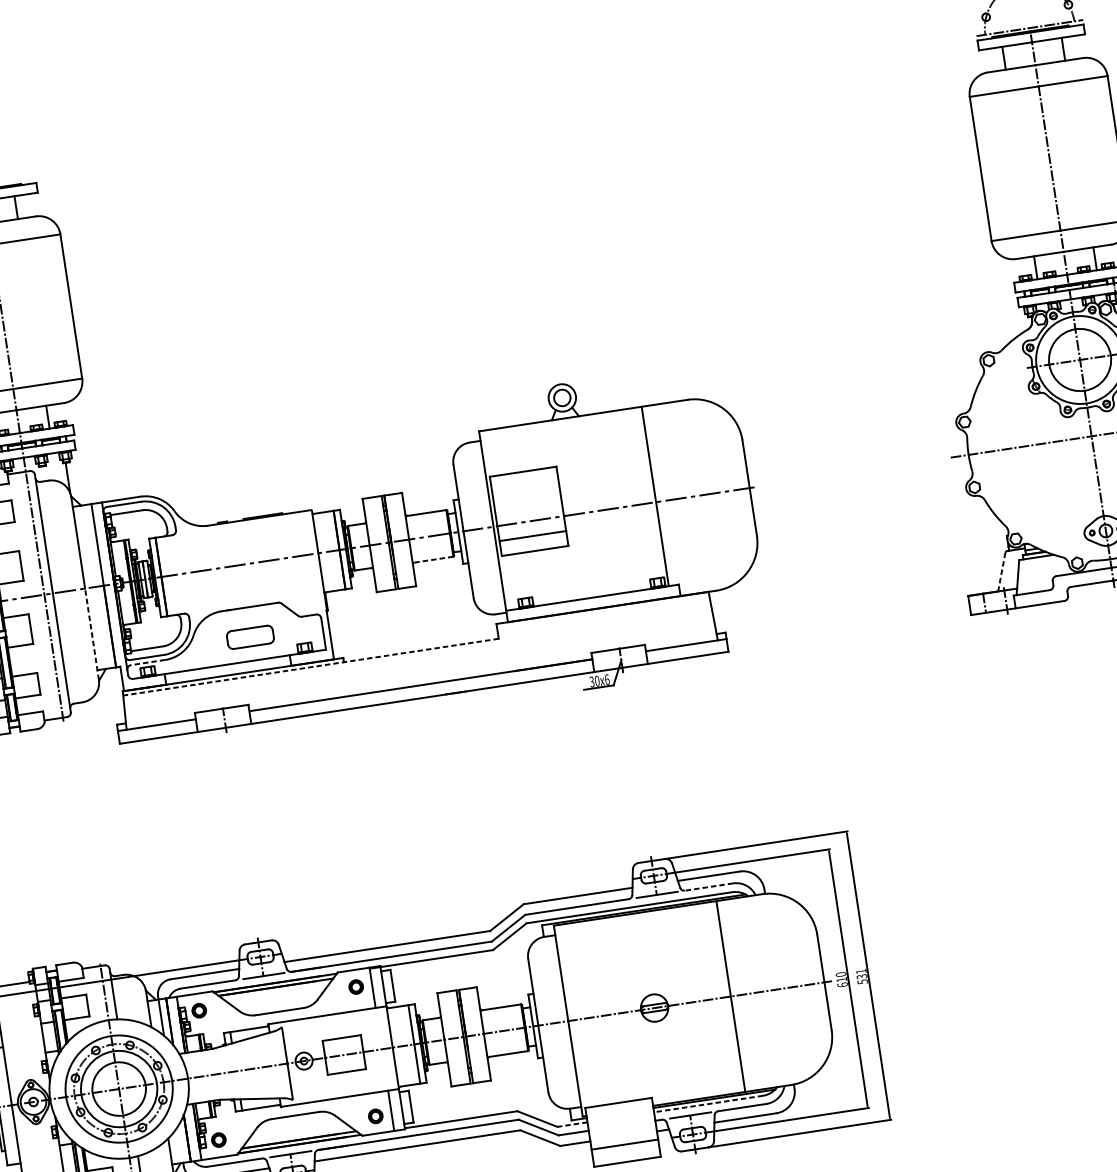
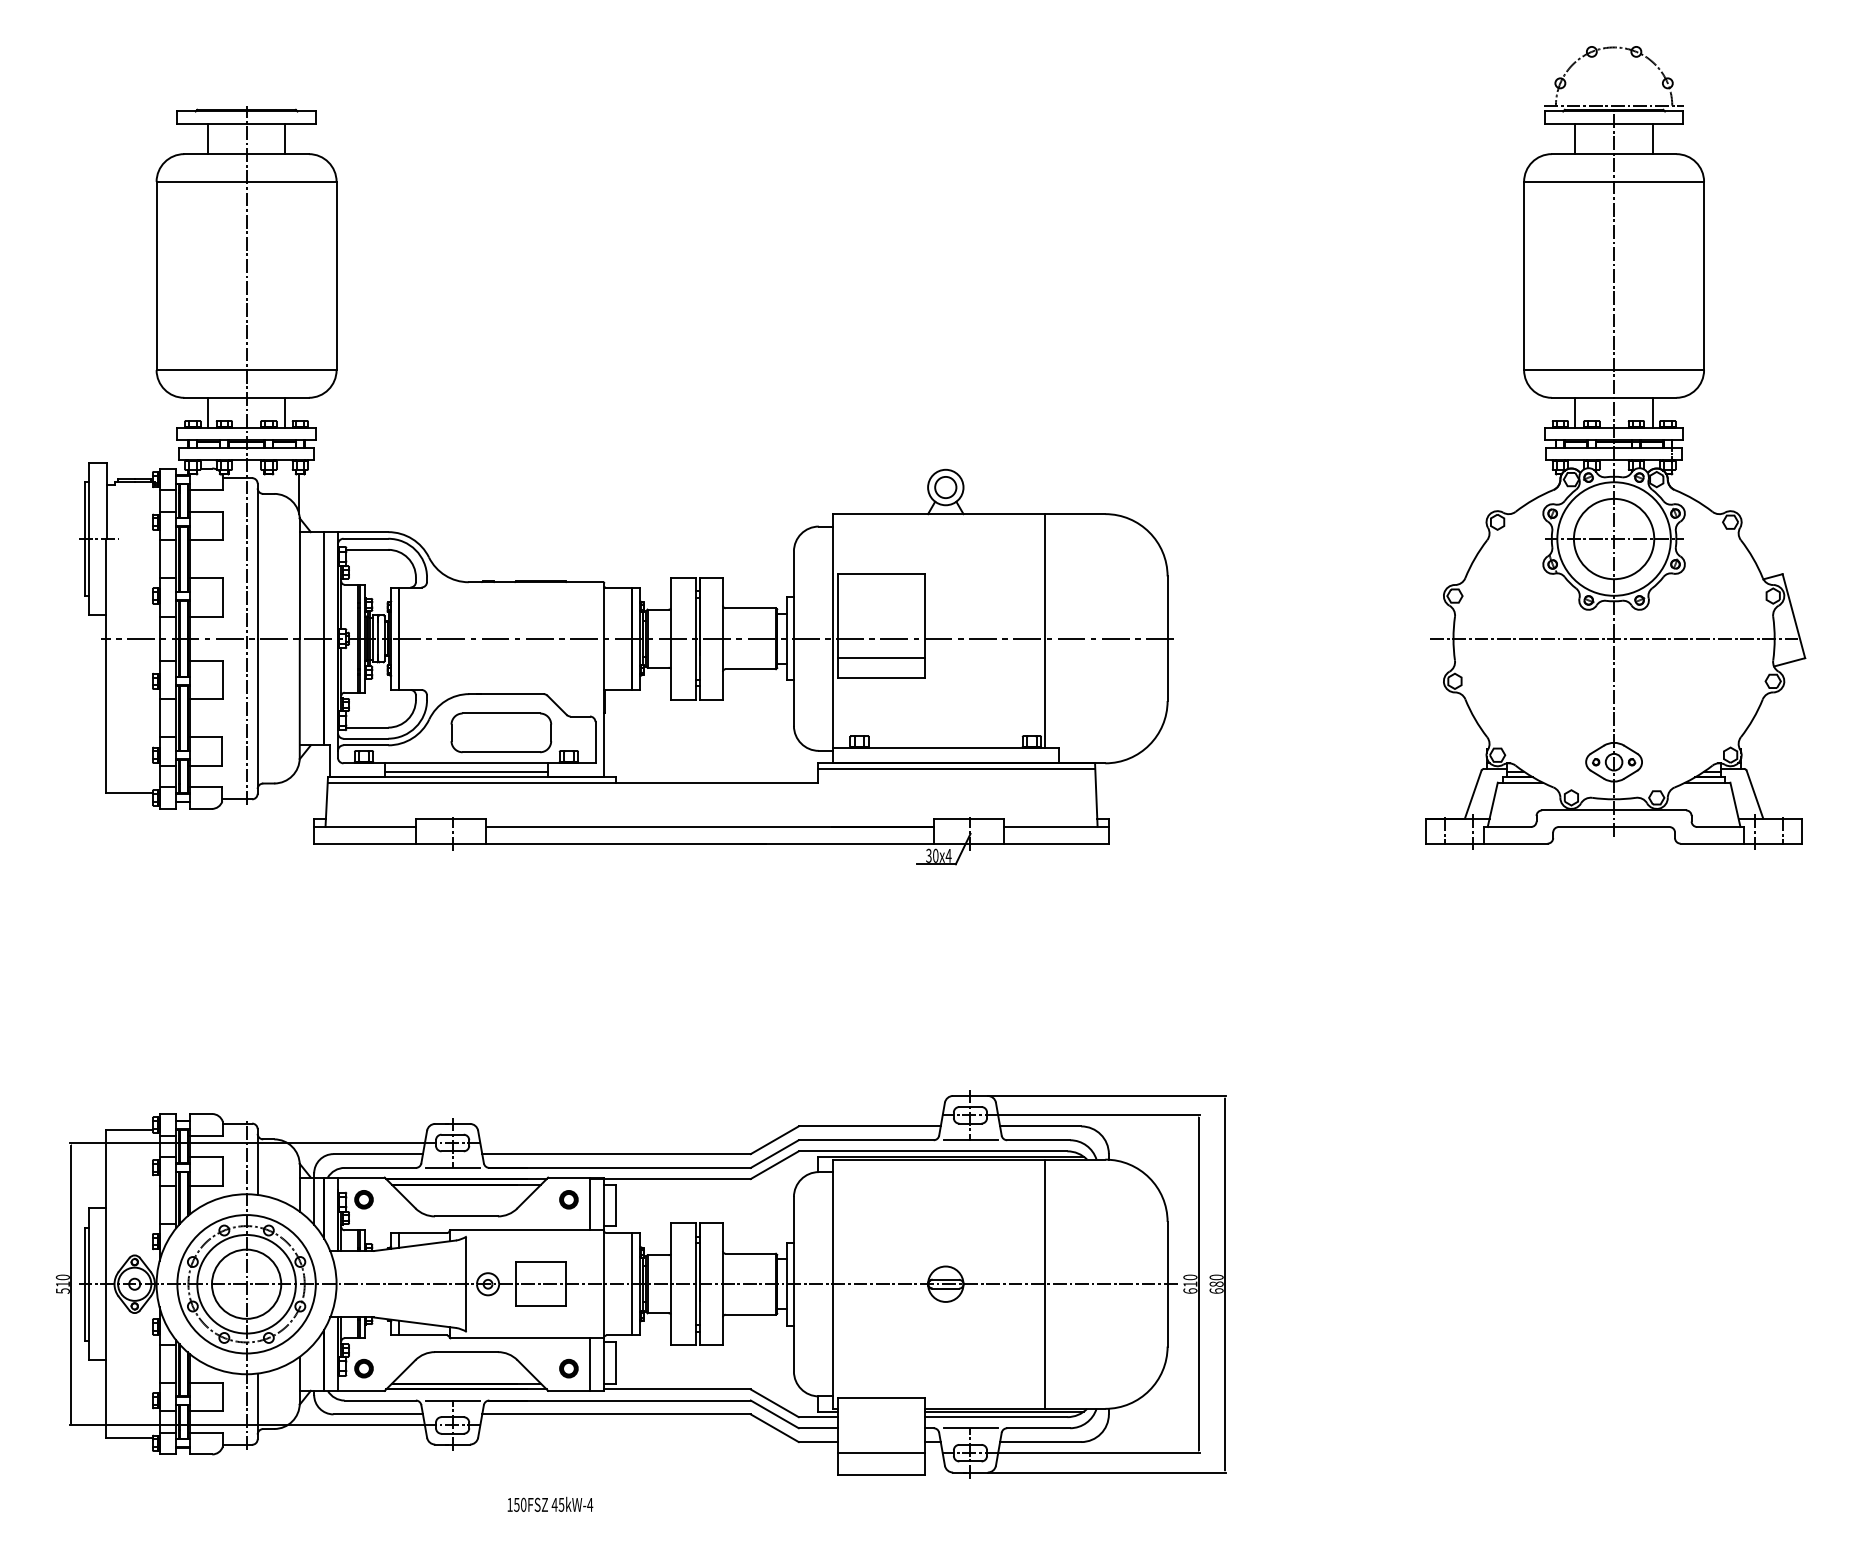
line: (433, 559) -> (750, 669), dashed -> solid
line: (1002, 572) -> (1473, 795), dashed -> solid
line: (603, 611) -> (956, 768), added
line: (91, 634) -> (299, 698), dashed -> solid
part: (250, 637) -> (501, 732), size x1.67
line: (147, 662) -> (365, 745), dashed -> solid
line: (310, 667) -> (572, 782), dashed -> solid
line: (228, 670) -> (466, 771), added
text: (607, 679) -> (948, 855), x6 -> x4
line: (708, 887) -> (1038, 1140), dashed -> solid
text: (861, 976) -> (1216, 1283), 531 -> 680
line: (708, 1104) -> (995, 1417), dashed -> solid
line: (572, 1124) -> (818, 1417), dashed -> solid

